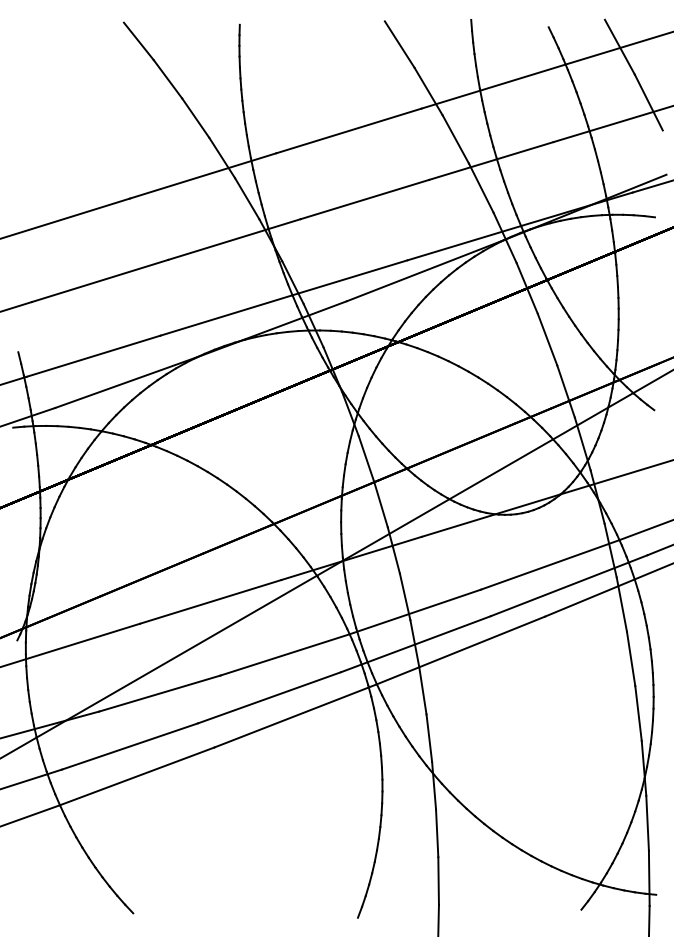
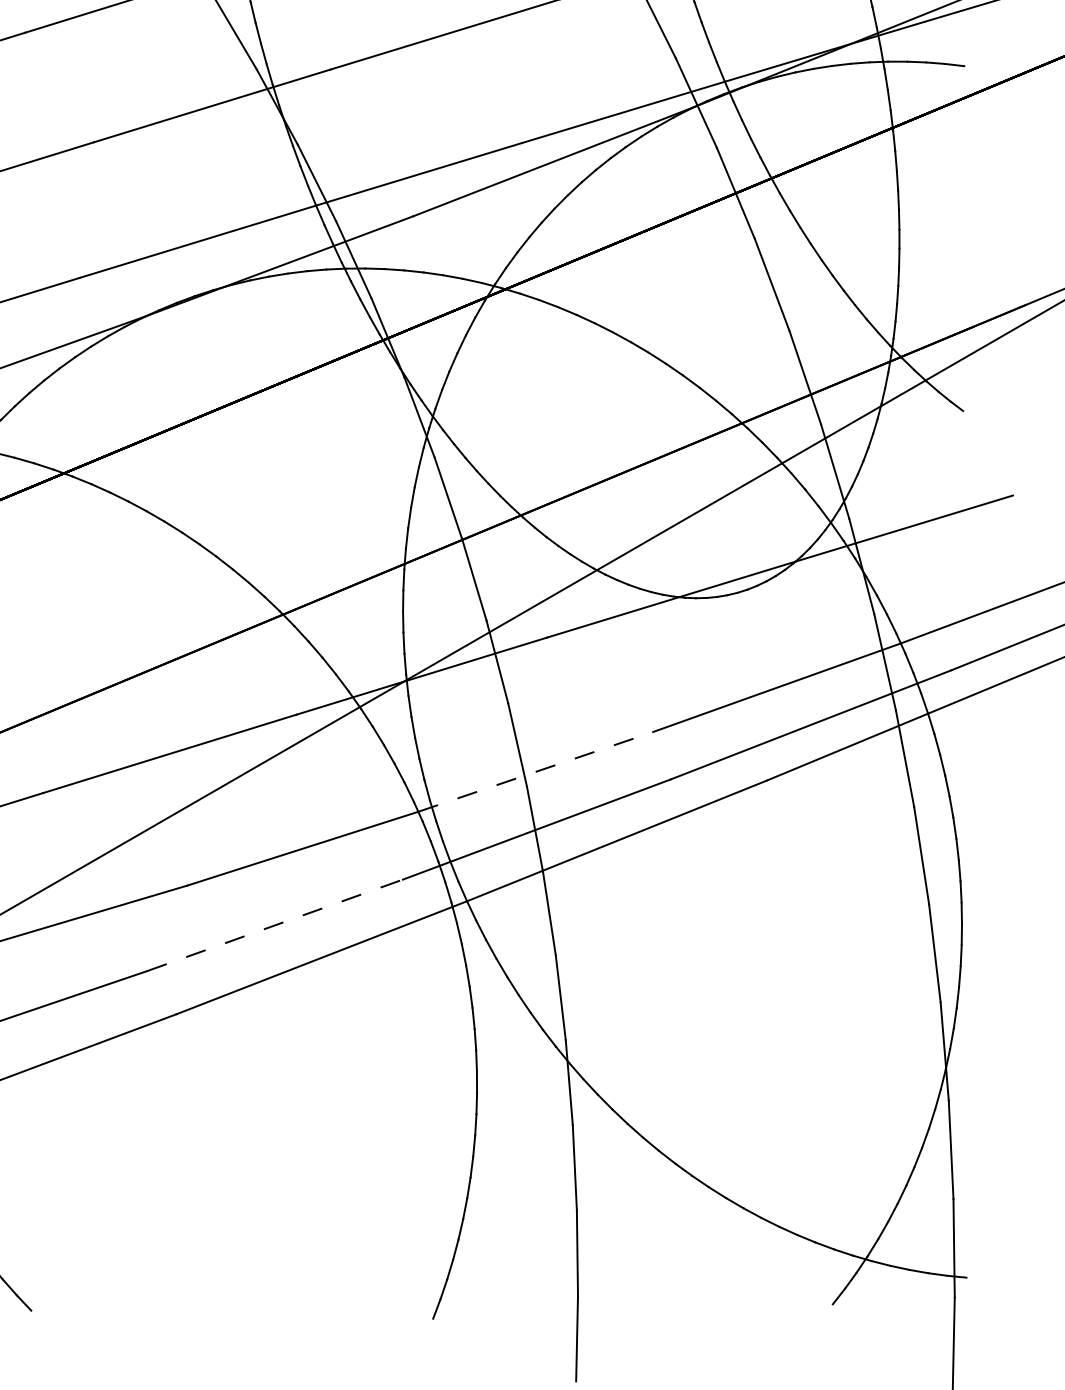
line: (415, 611) -> (536, 771), solid -> dashed
line: (269, 697) -> (274, 924), solid -> dashed

